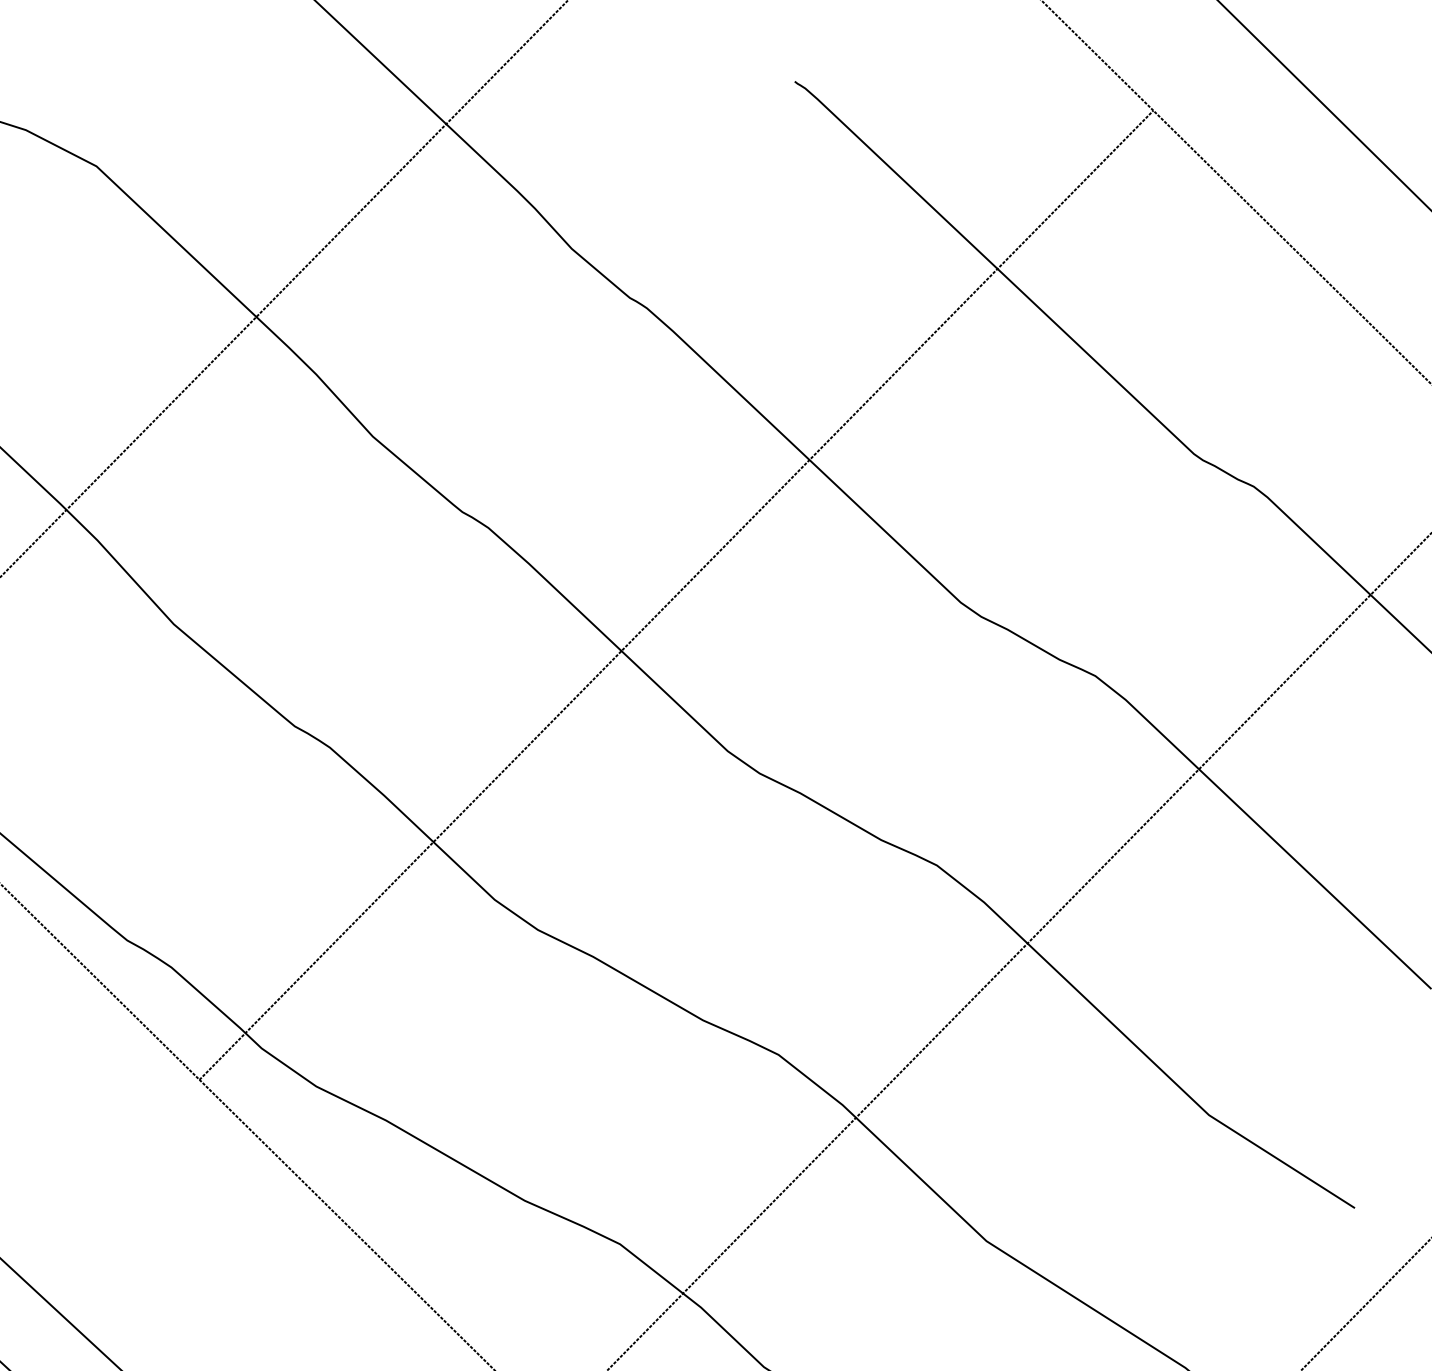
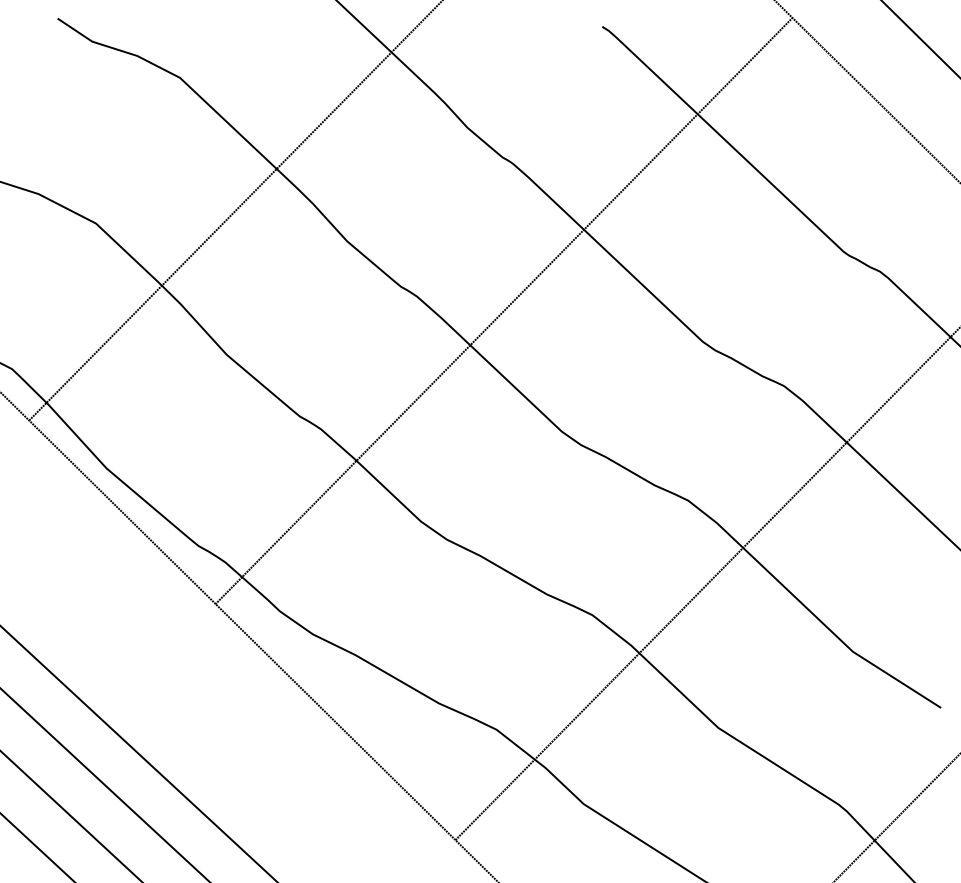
line: (675, 595) -> (503, 311), moved

